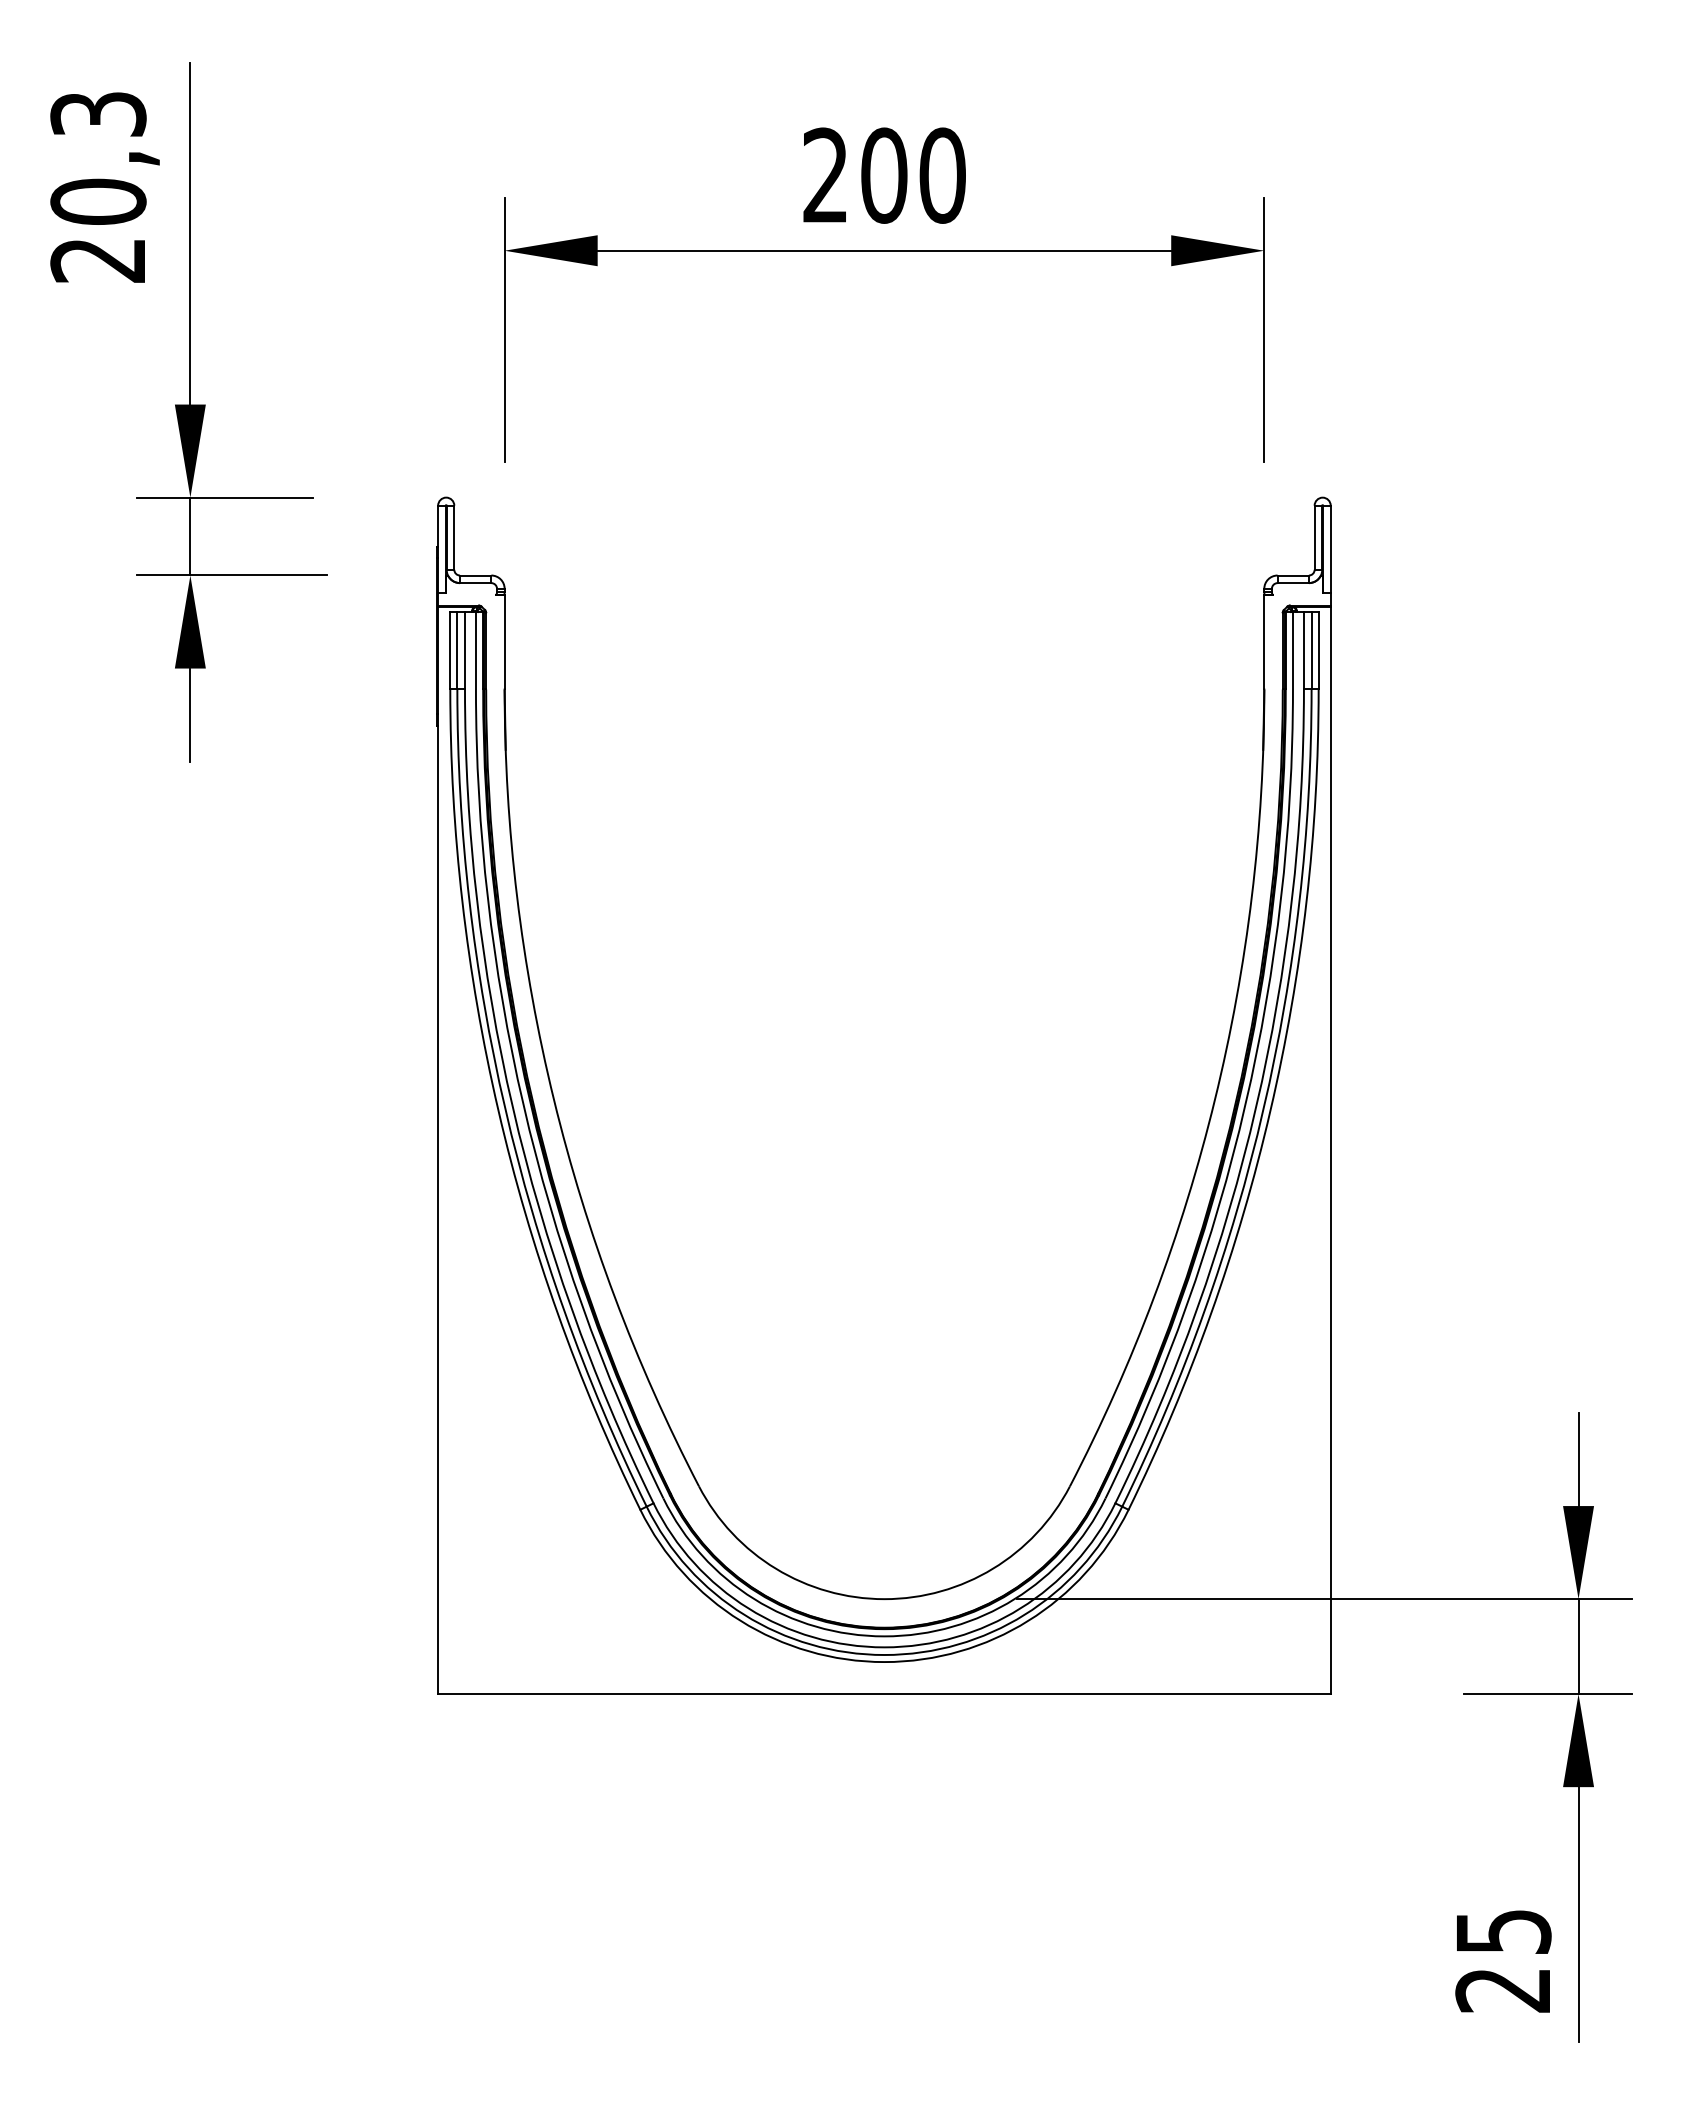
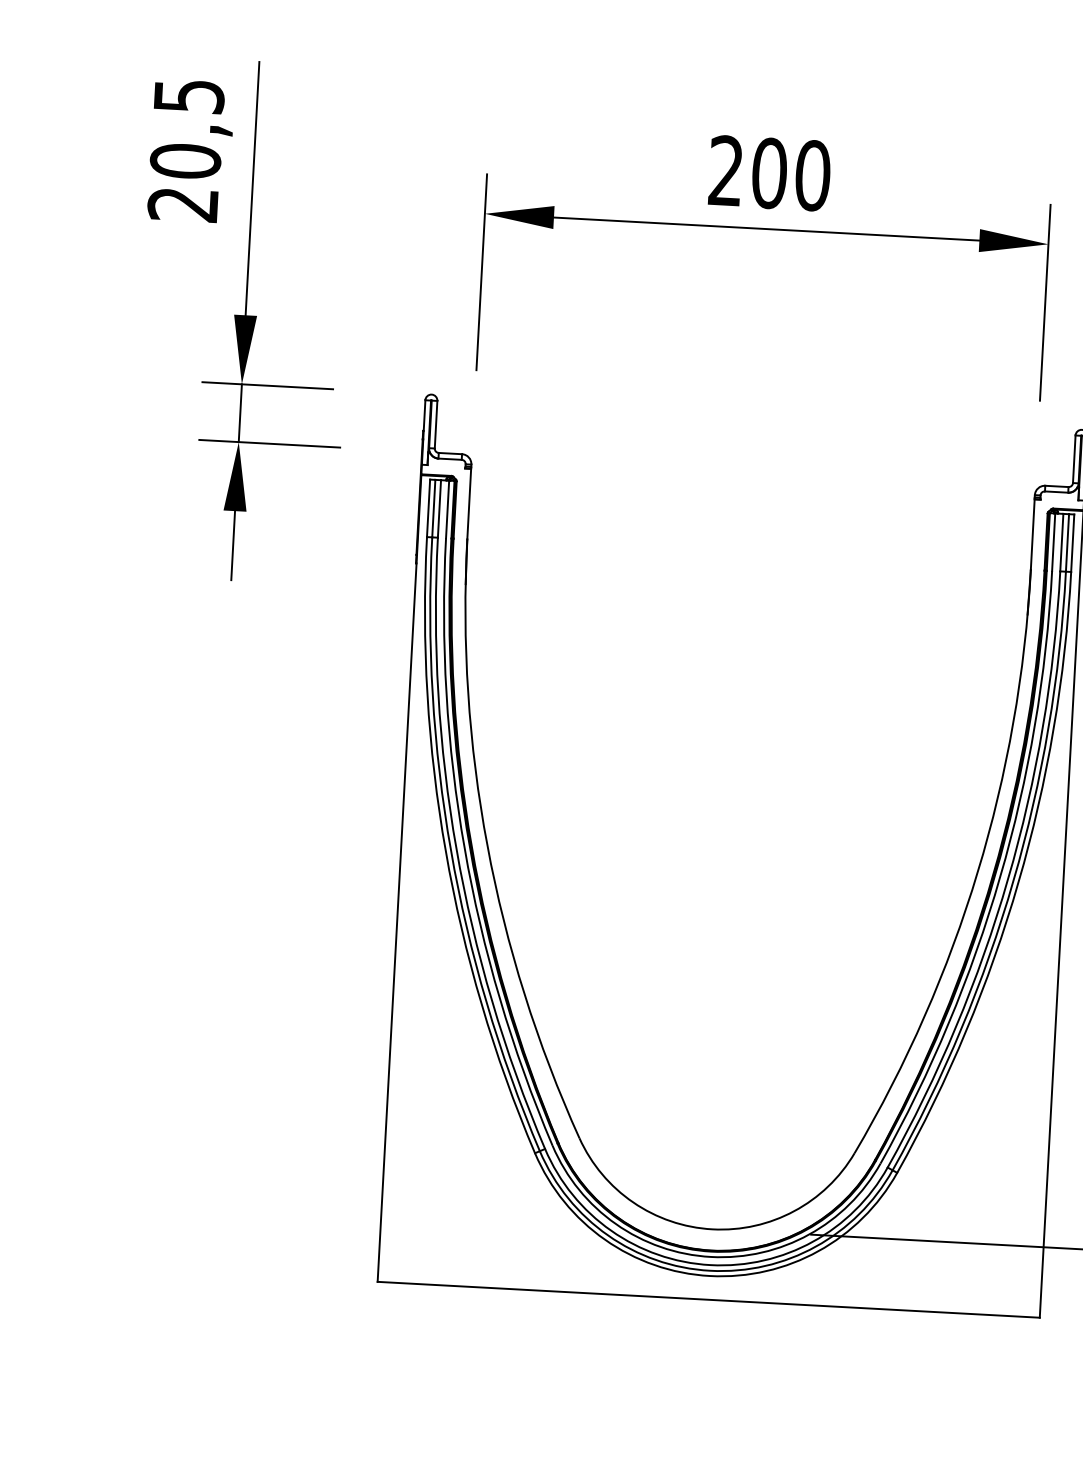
text: (98, 114) -> (189, 96), 20,3 -> 20,5

